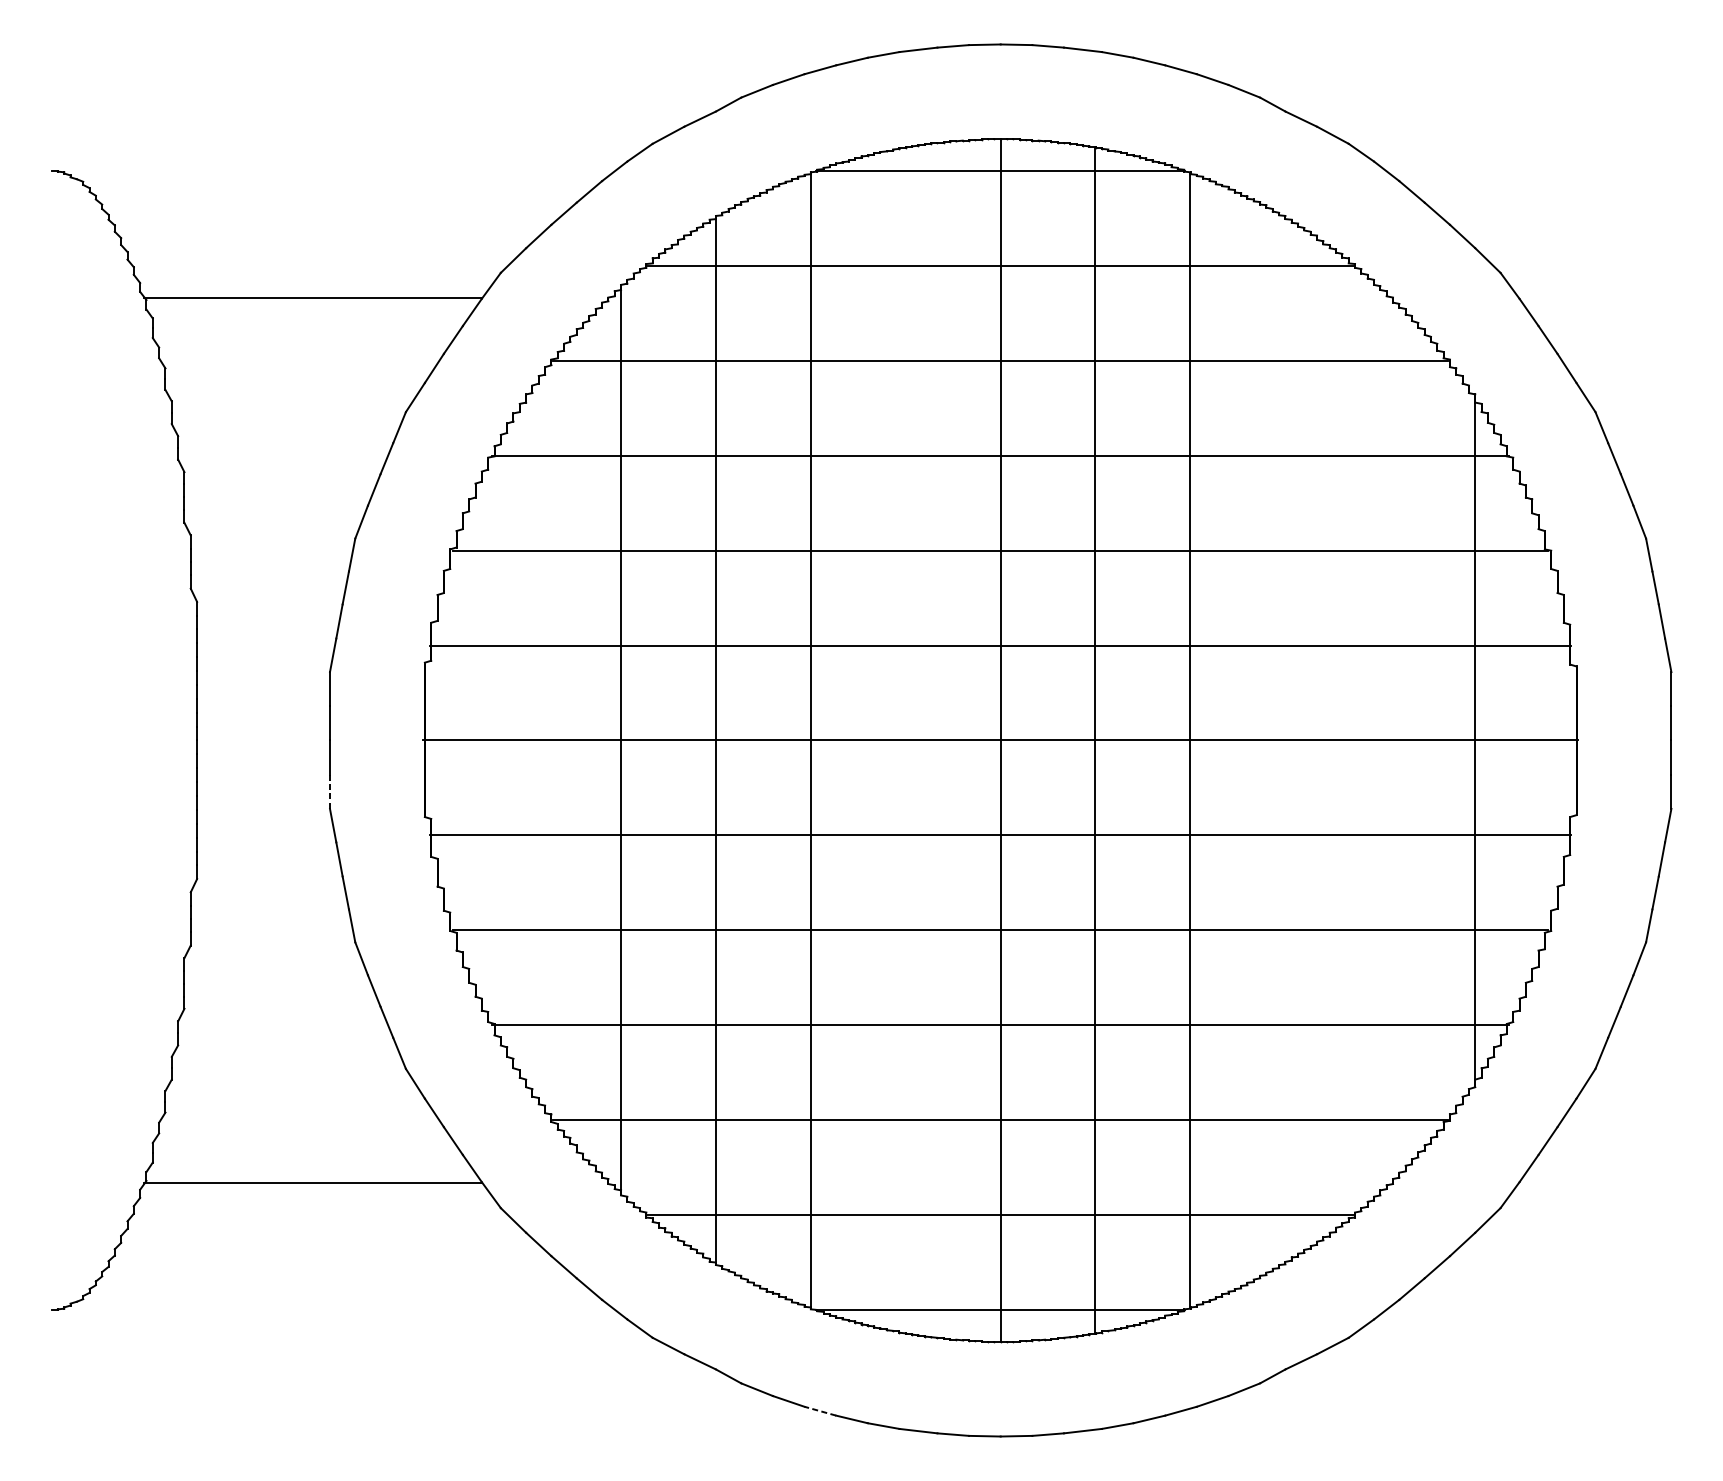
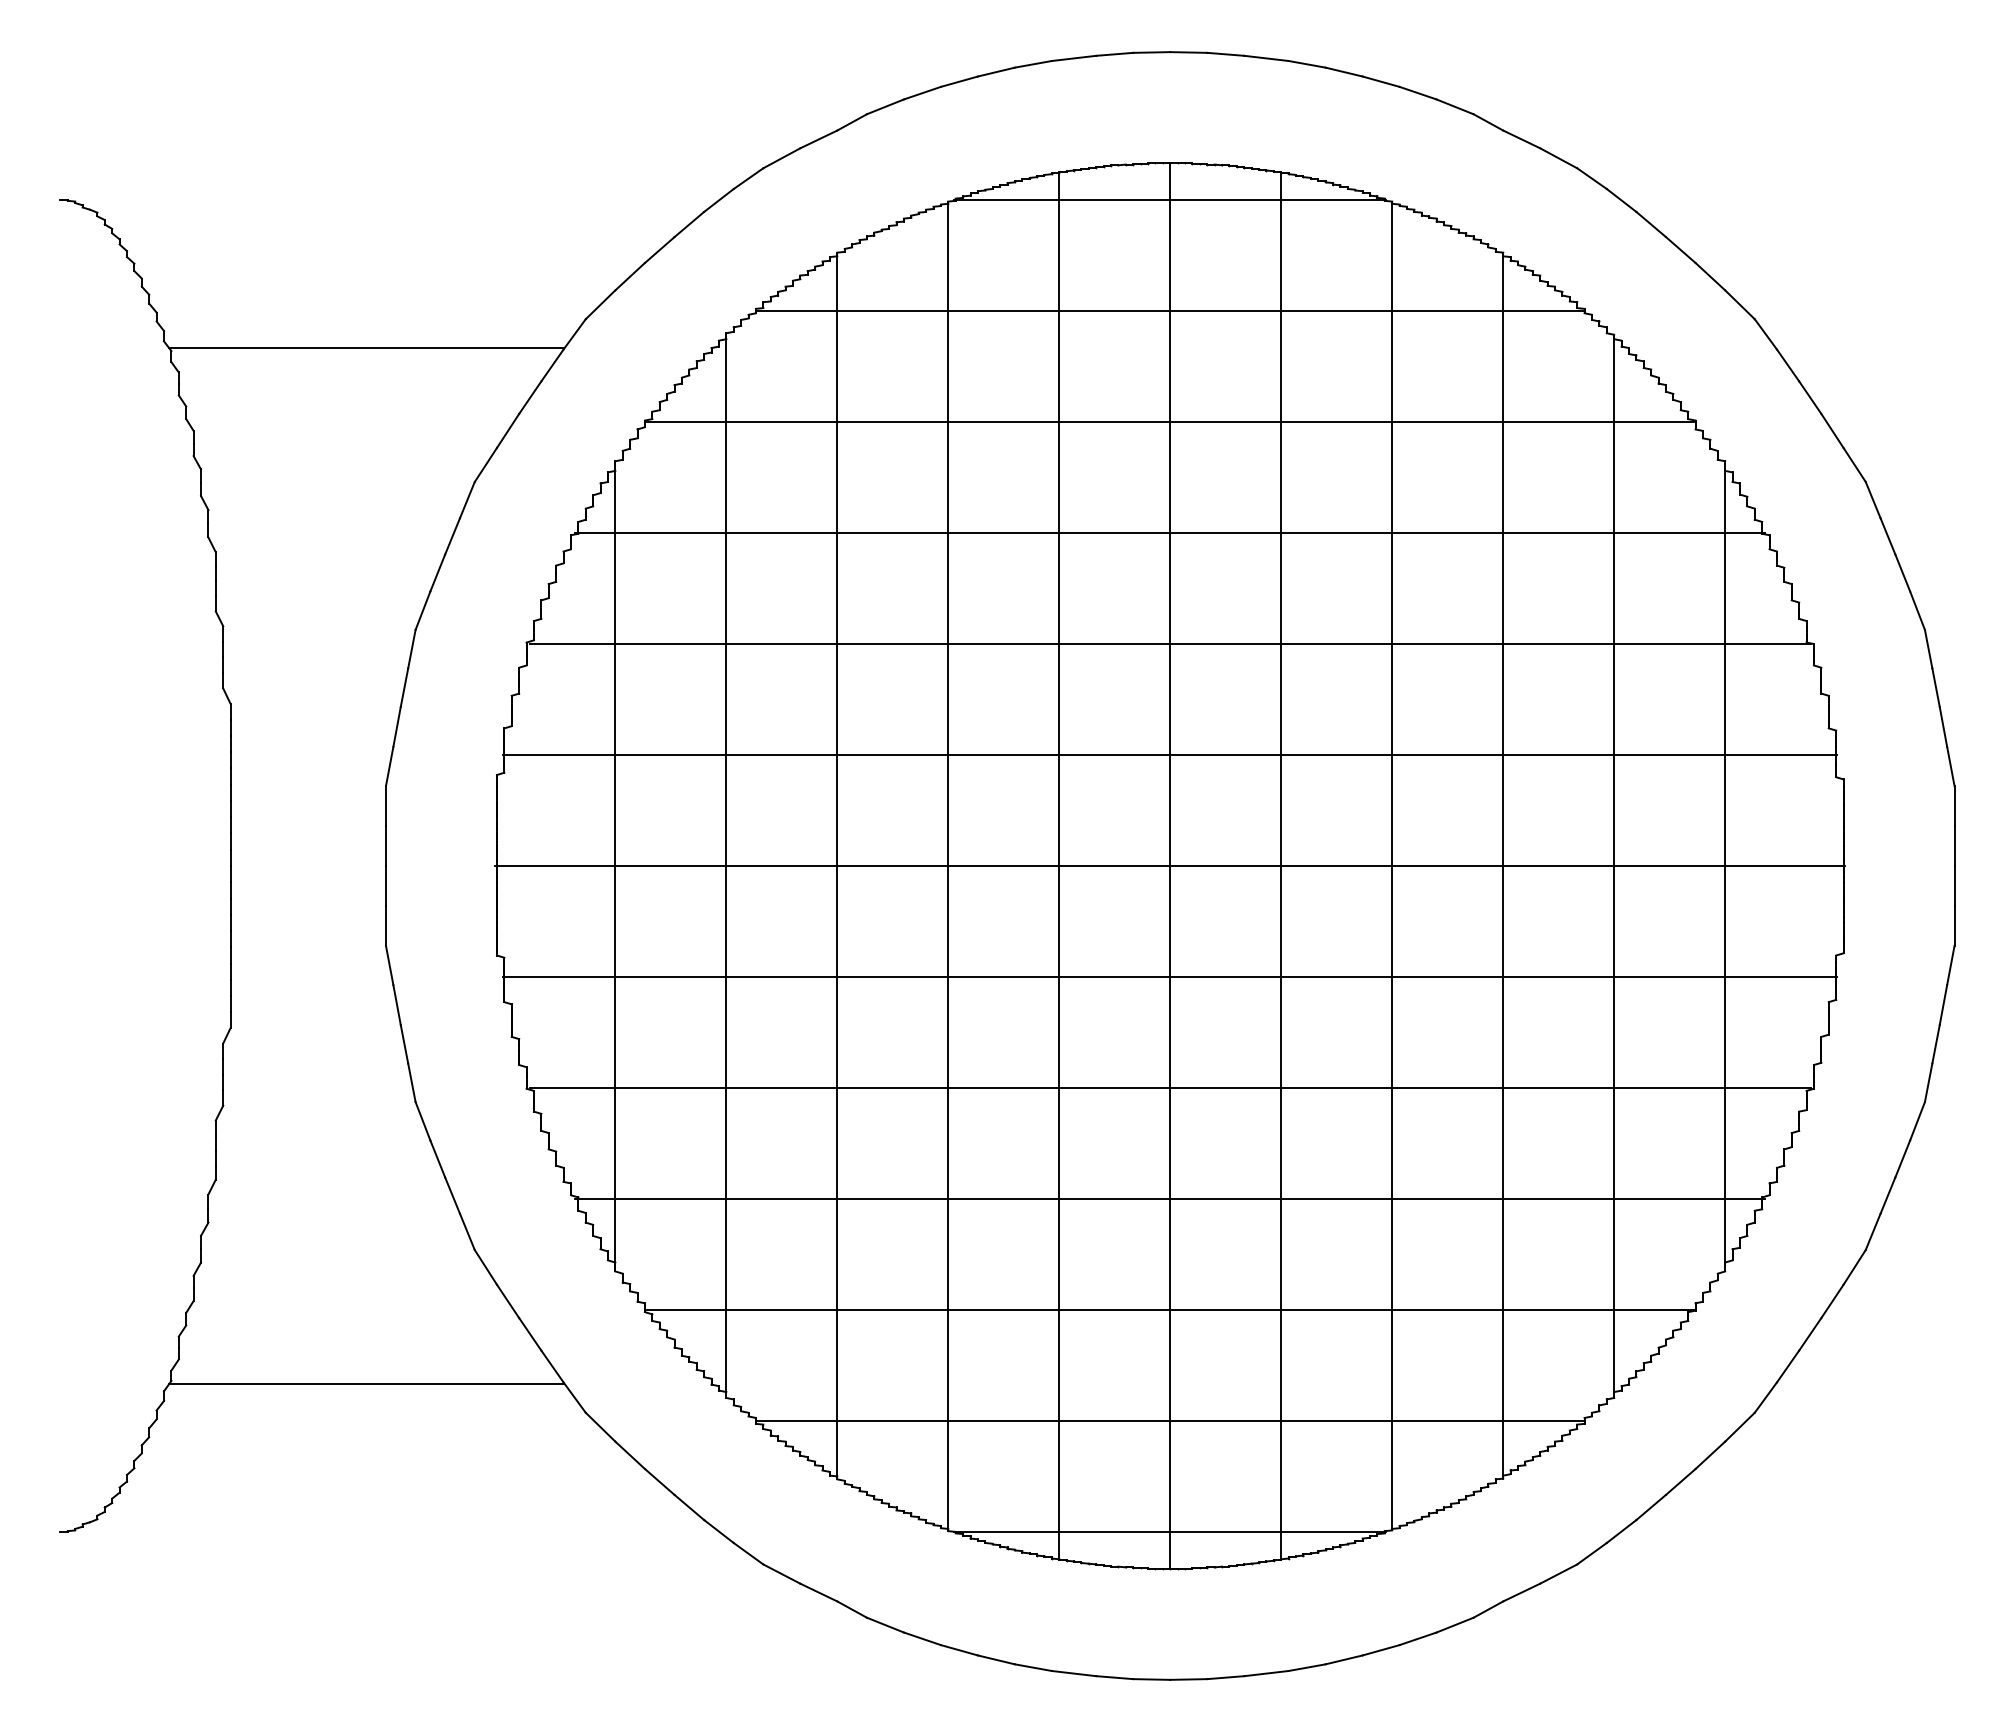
line: (526, 740) -> (615, 865), added
line: (905, 740) -> (1059, 865), added
line: (1285, 740) -> (1503, 865), added
line: (1380, 740) -> (1614, 865), added
line: (329, 791) -> (385, 925), dashed -> solid
line: (819, 1411) -> (958, 1650), dashed -> solid

